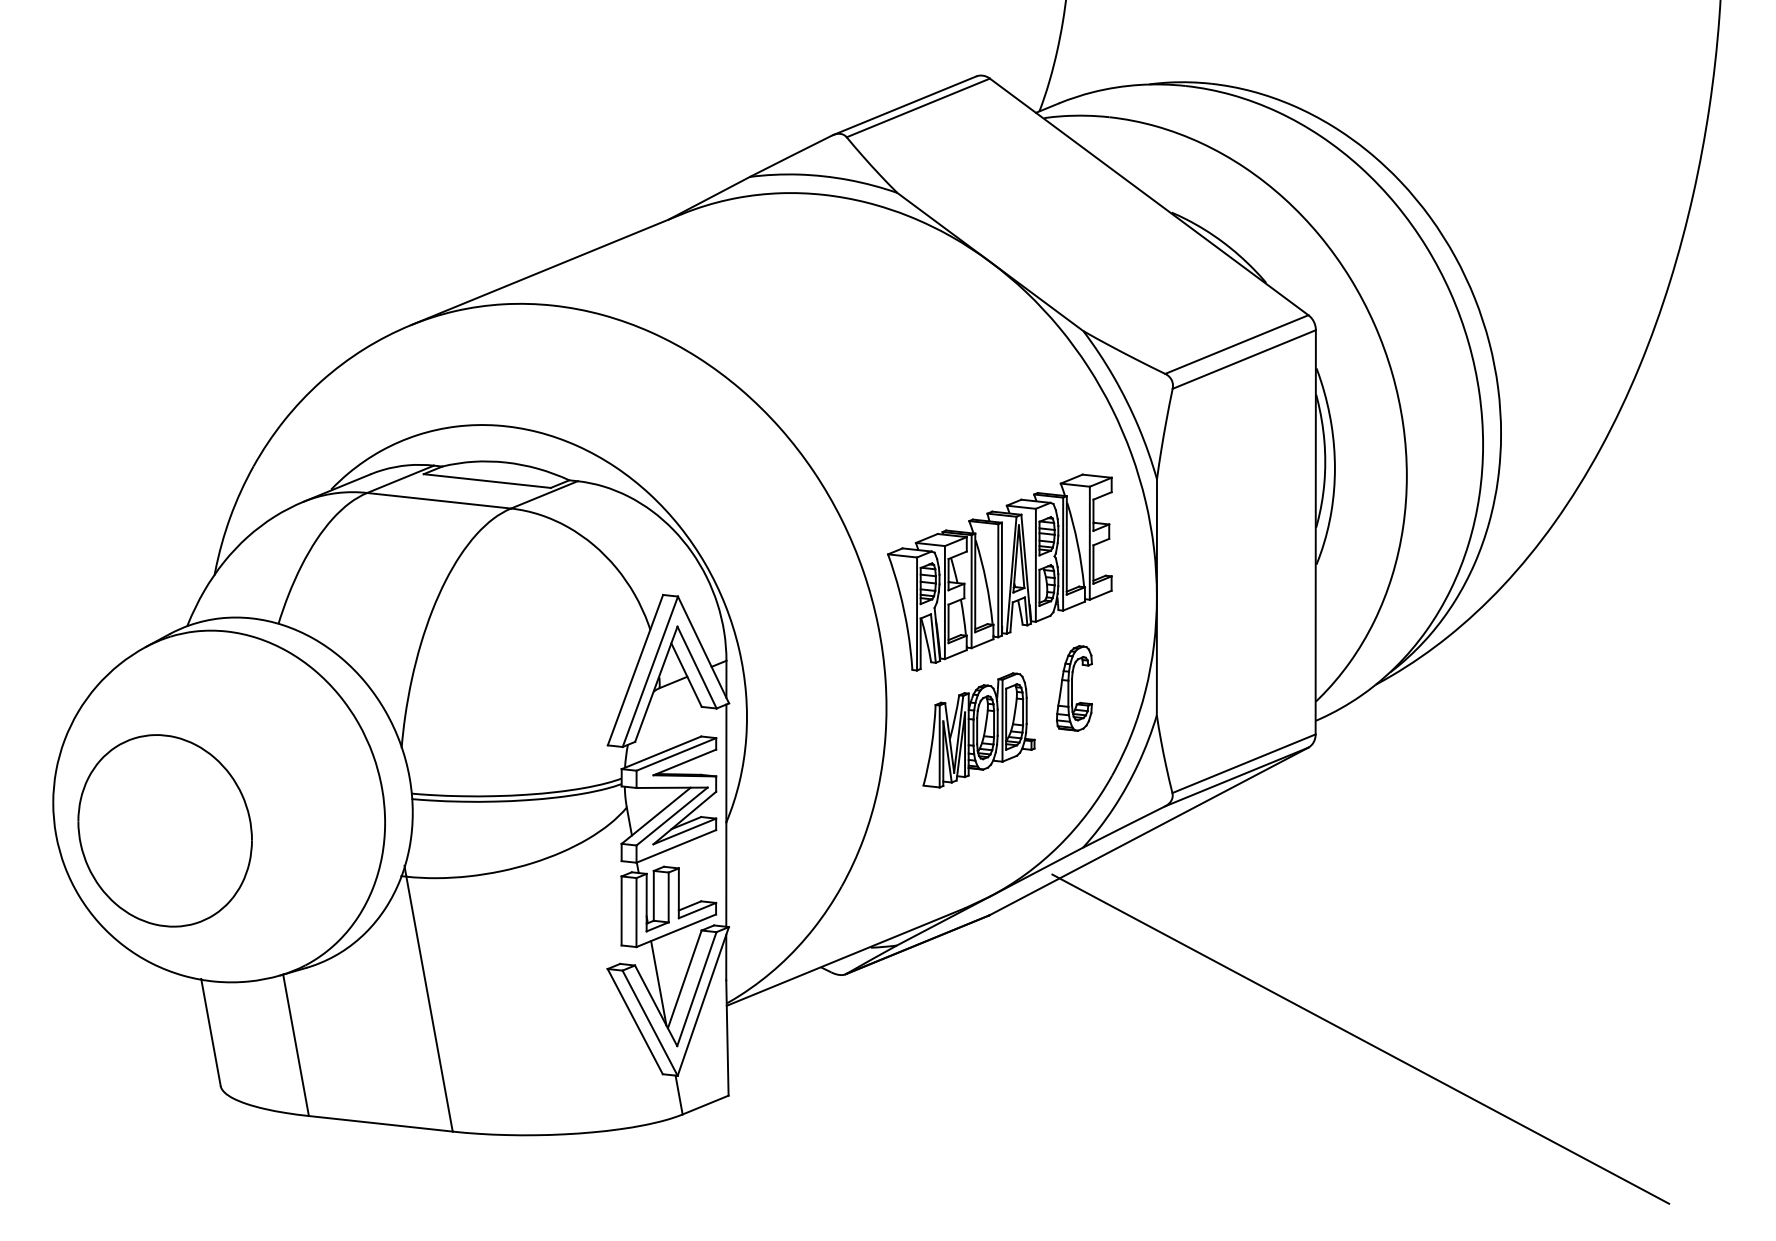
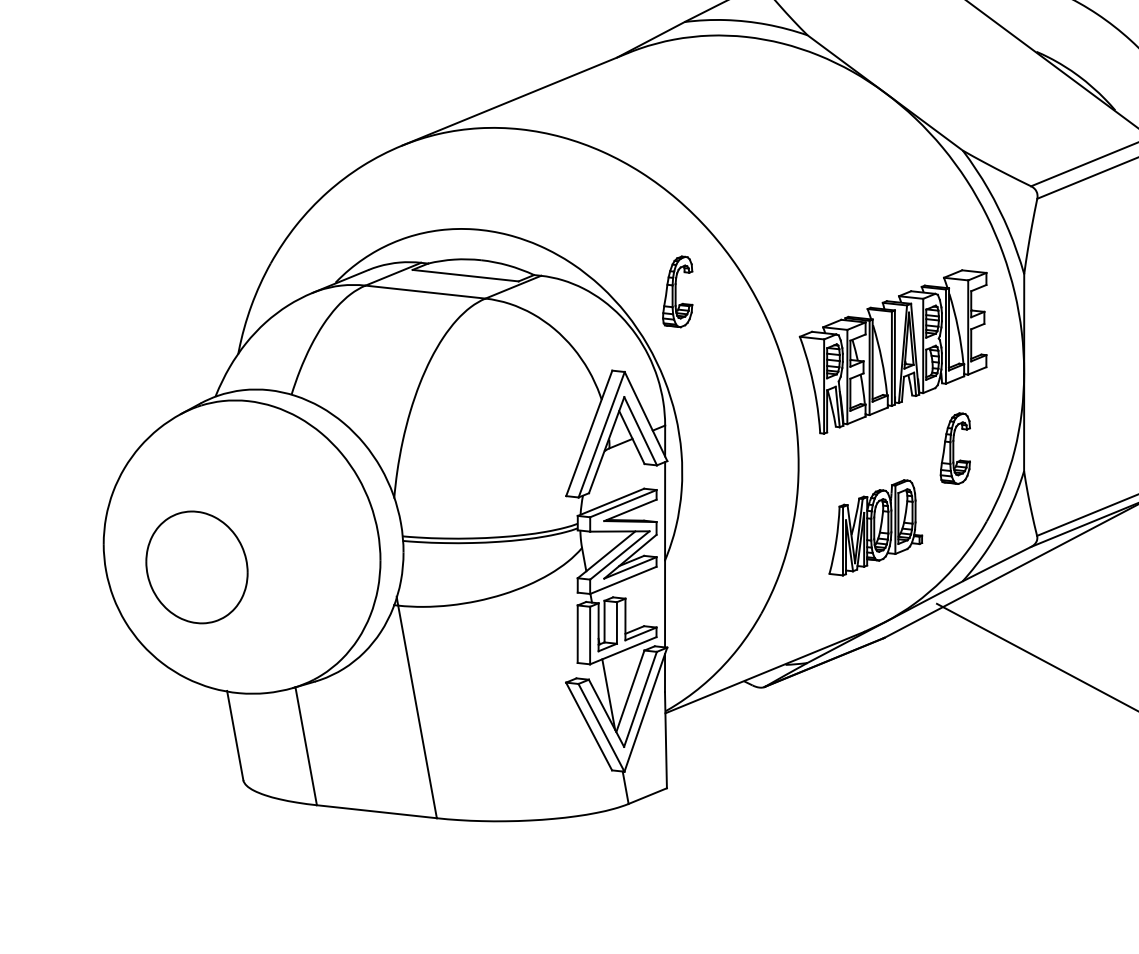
part: (741, 500) -> (677, 291), added
part: (978, 730) -> (875, 527), moved
part: (164, 830) -> (196, 567), size x0.7

